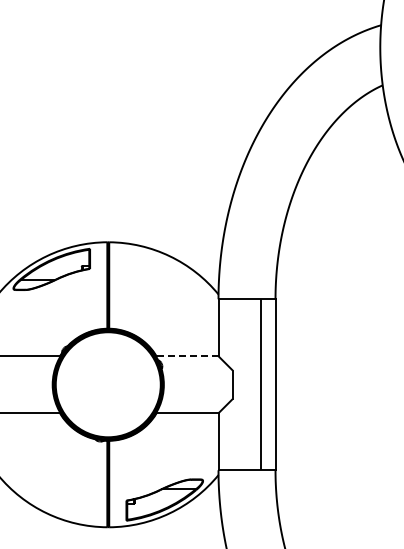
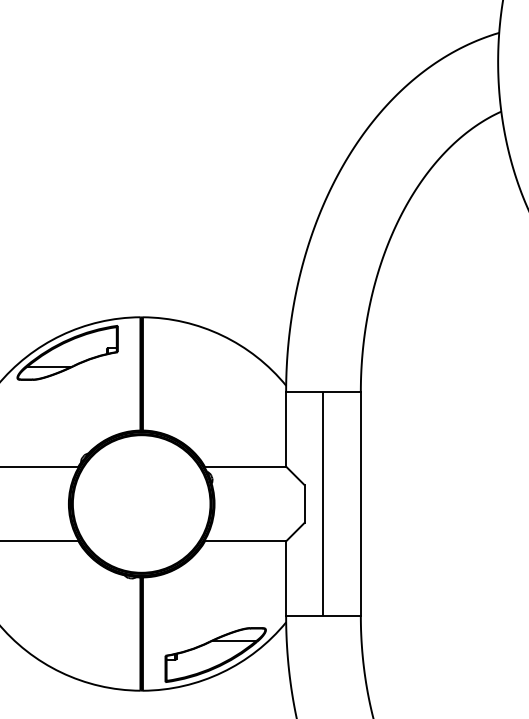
line: (186, 356) -> (244, 466), dashed -> solid
line: (261, 384) -> (324, 503), moved

